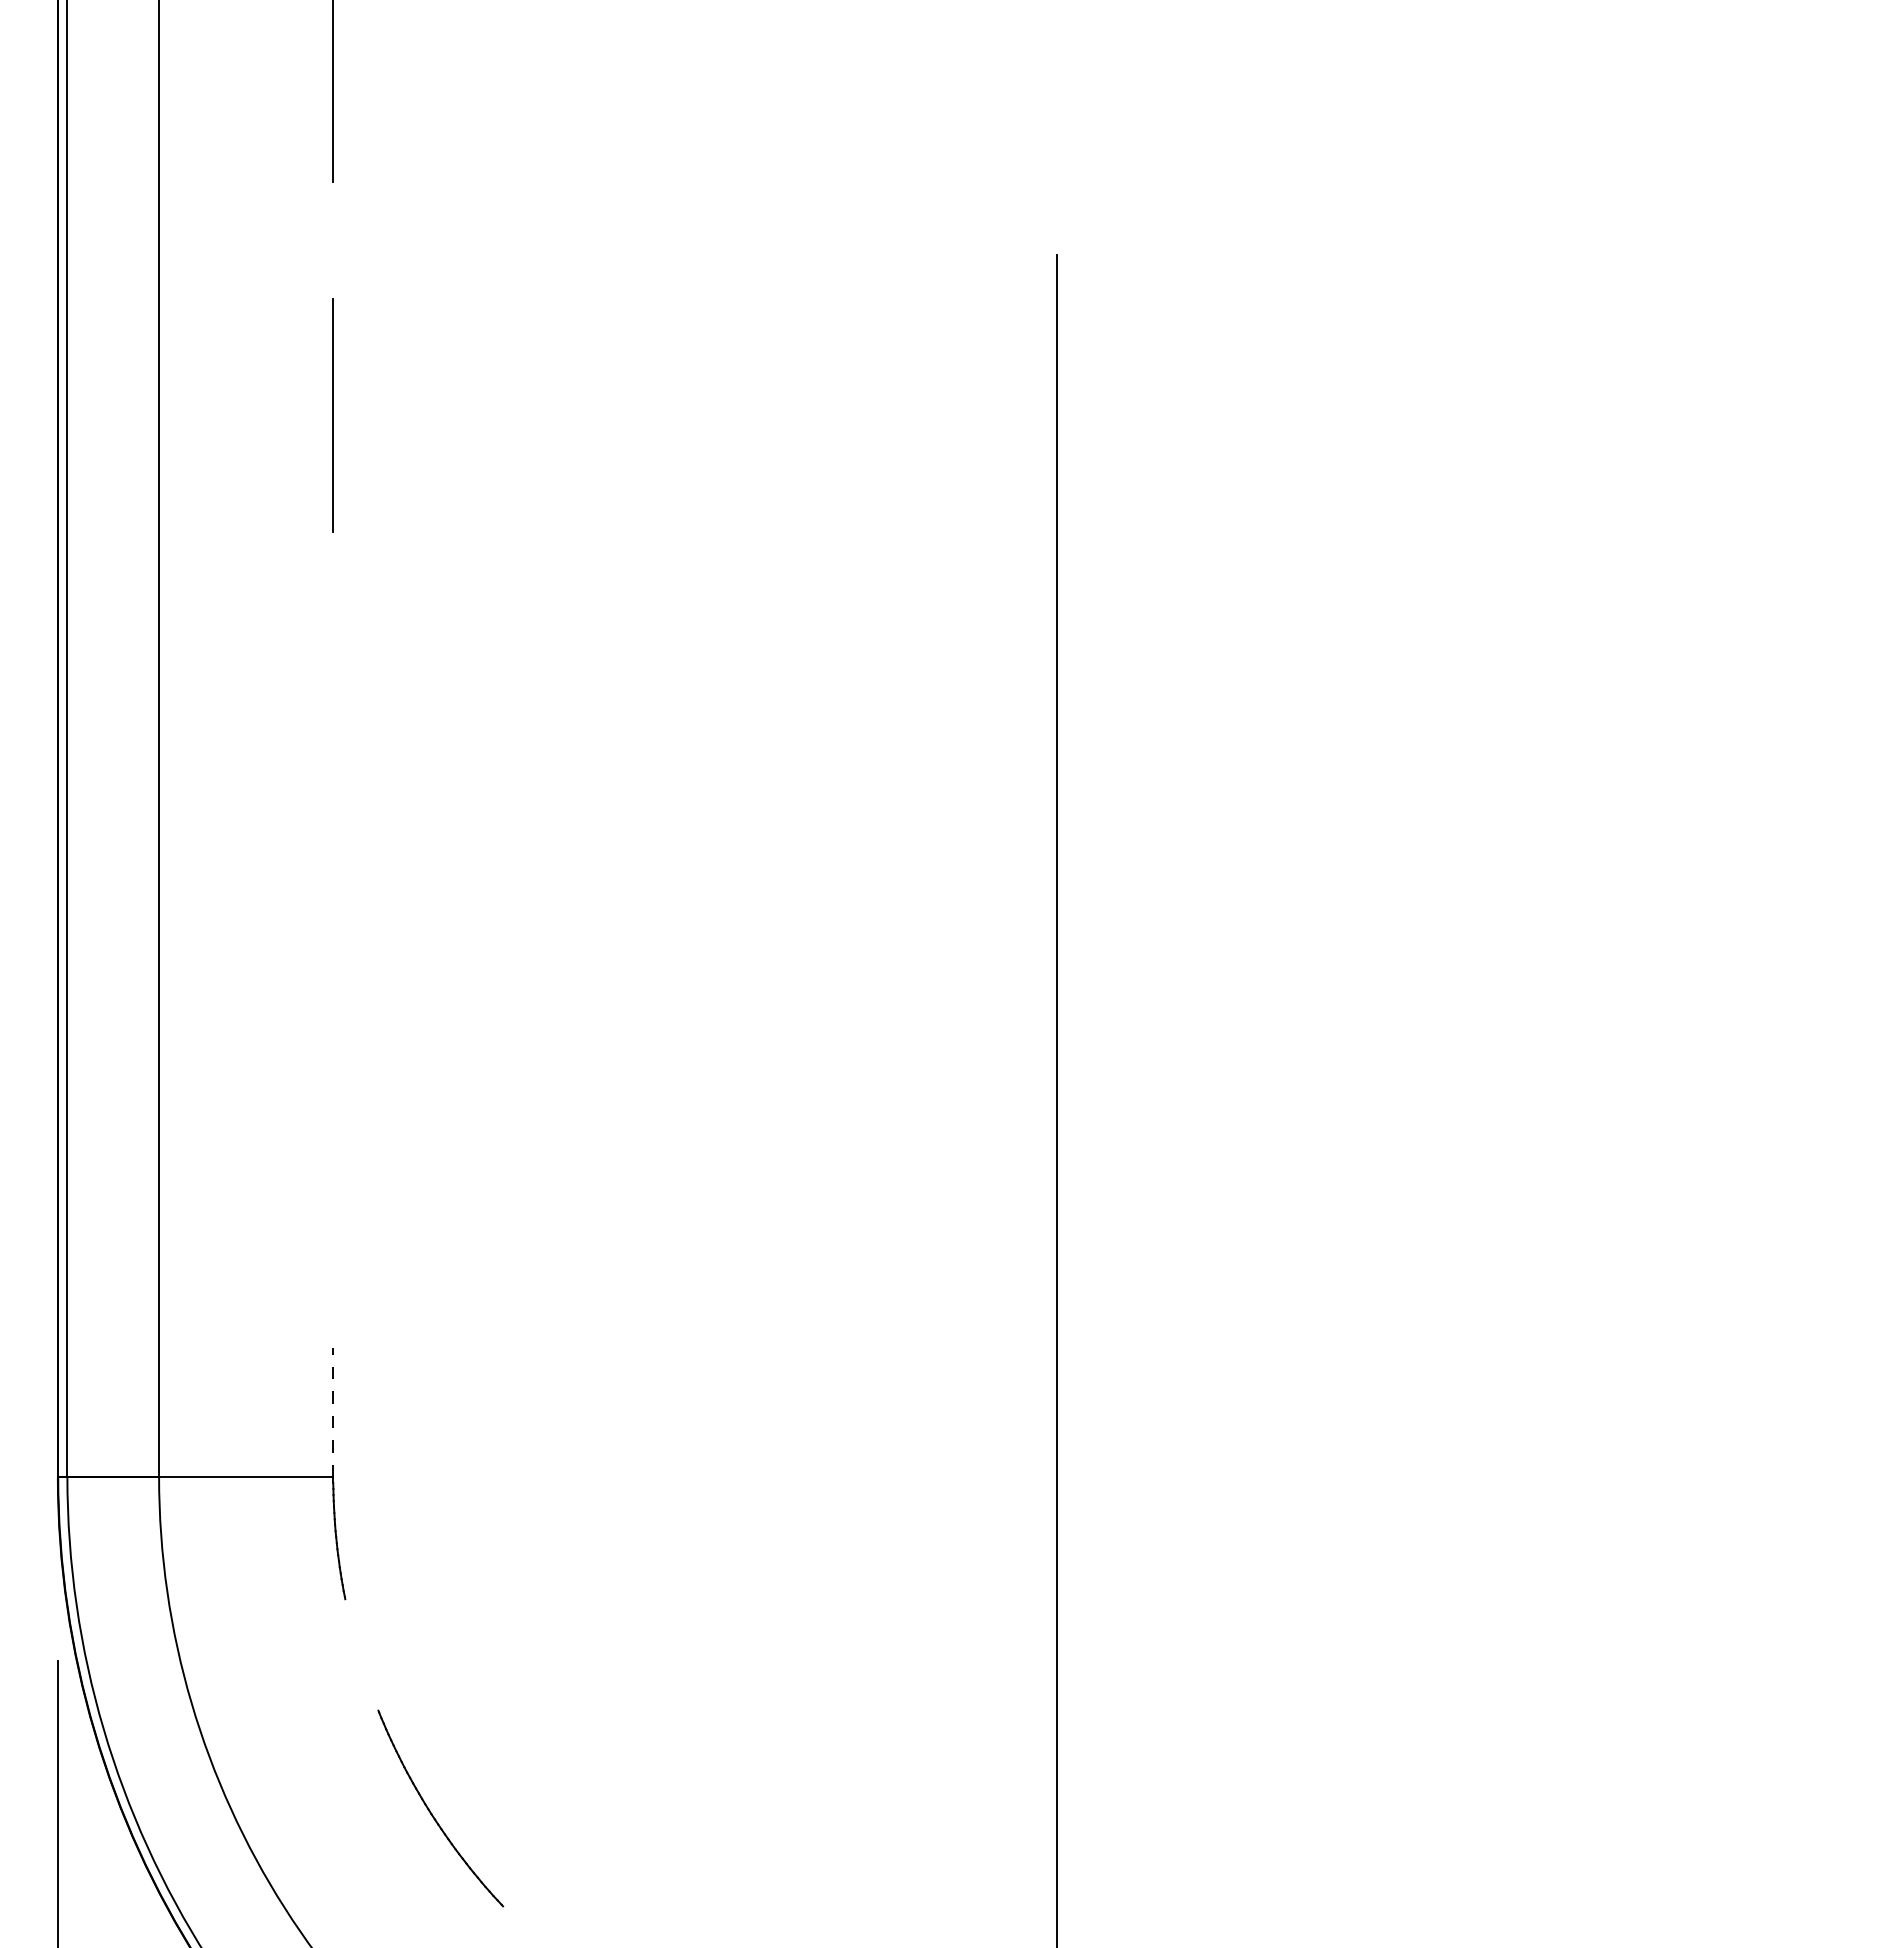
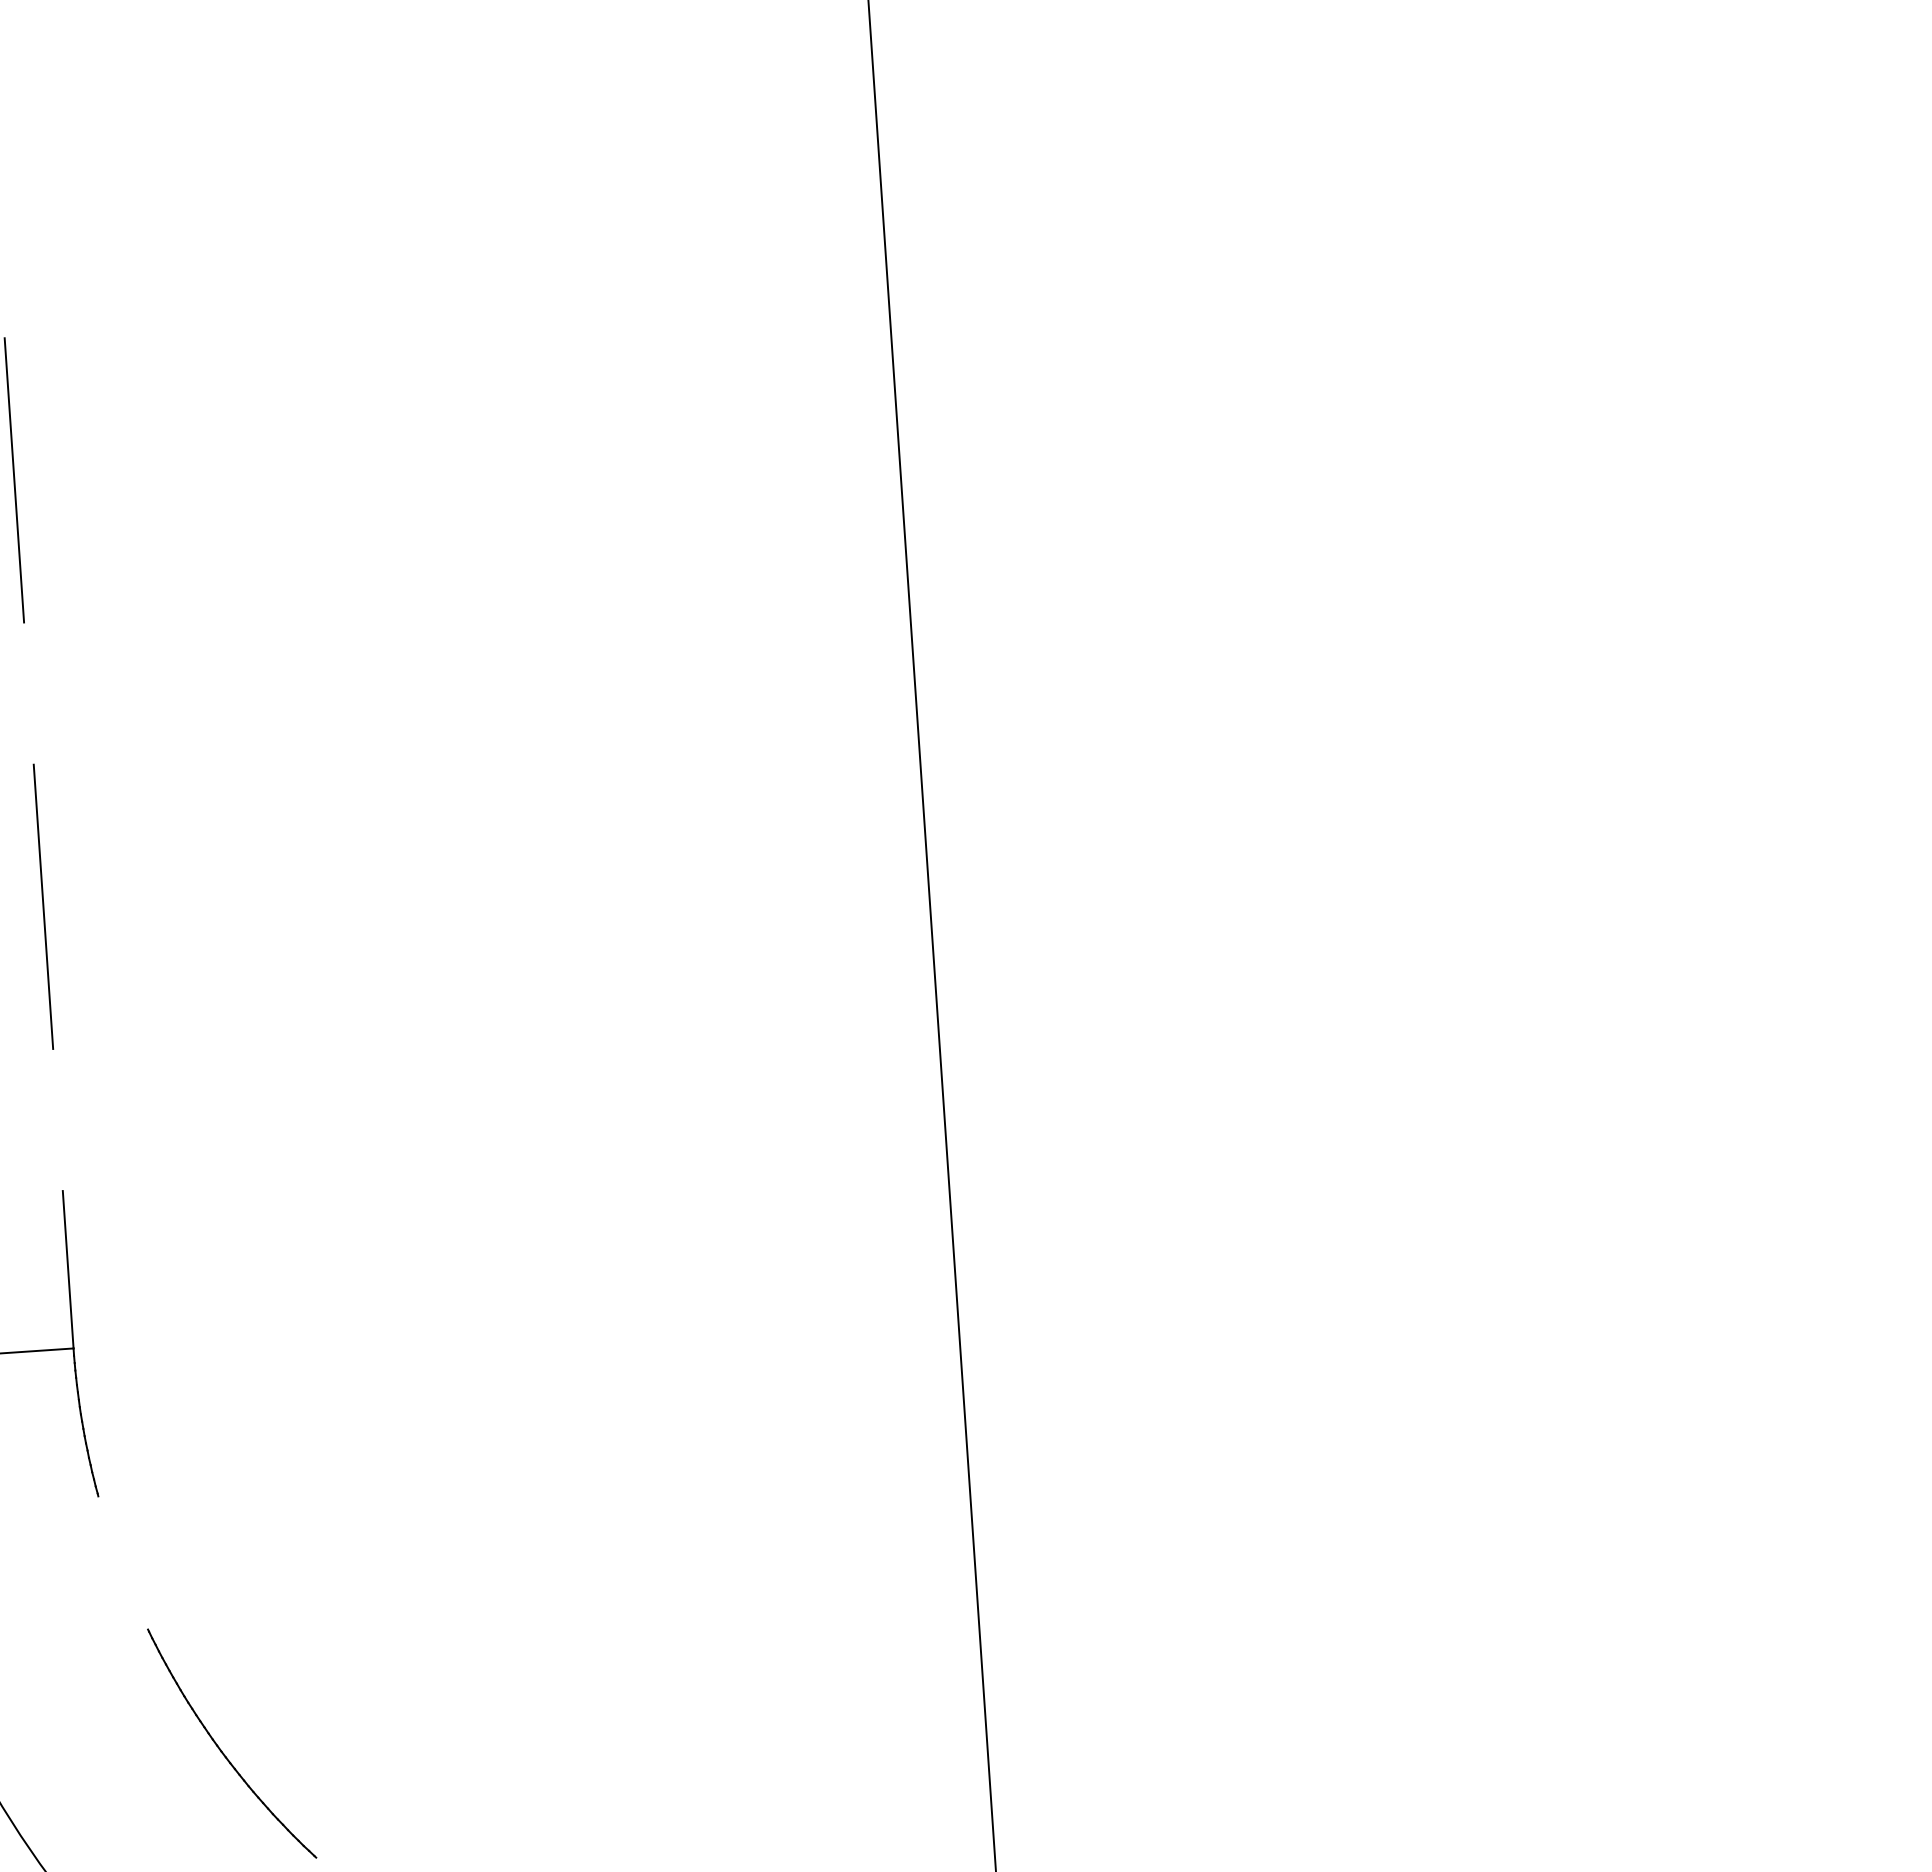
line: (333, 764) -> (14, 479), added
line: (333, 1114) -> (43, 906), added
line: (333, 1412) -> (68, 1269), dashed -> solid

